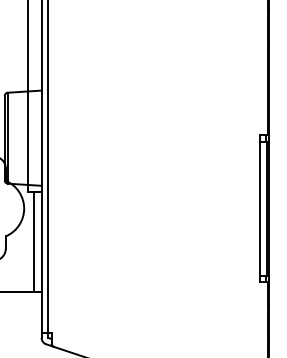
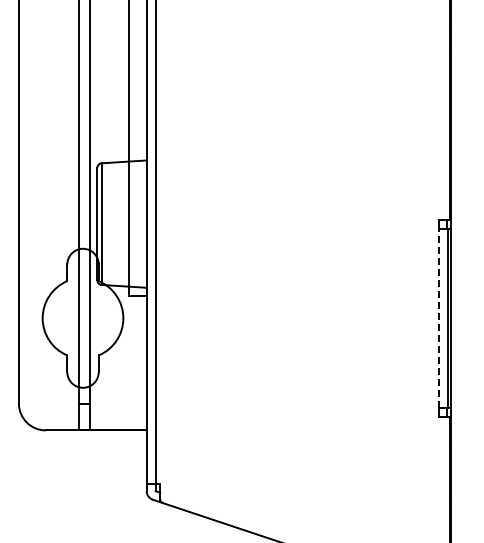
line: (260, 208) -> (439, 318), solid -> dashed
line: (33, 241) -> (135, 362), removed

